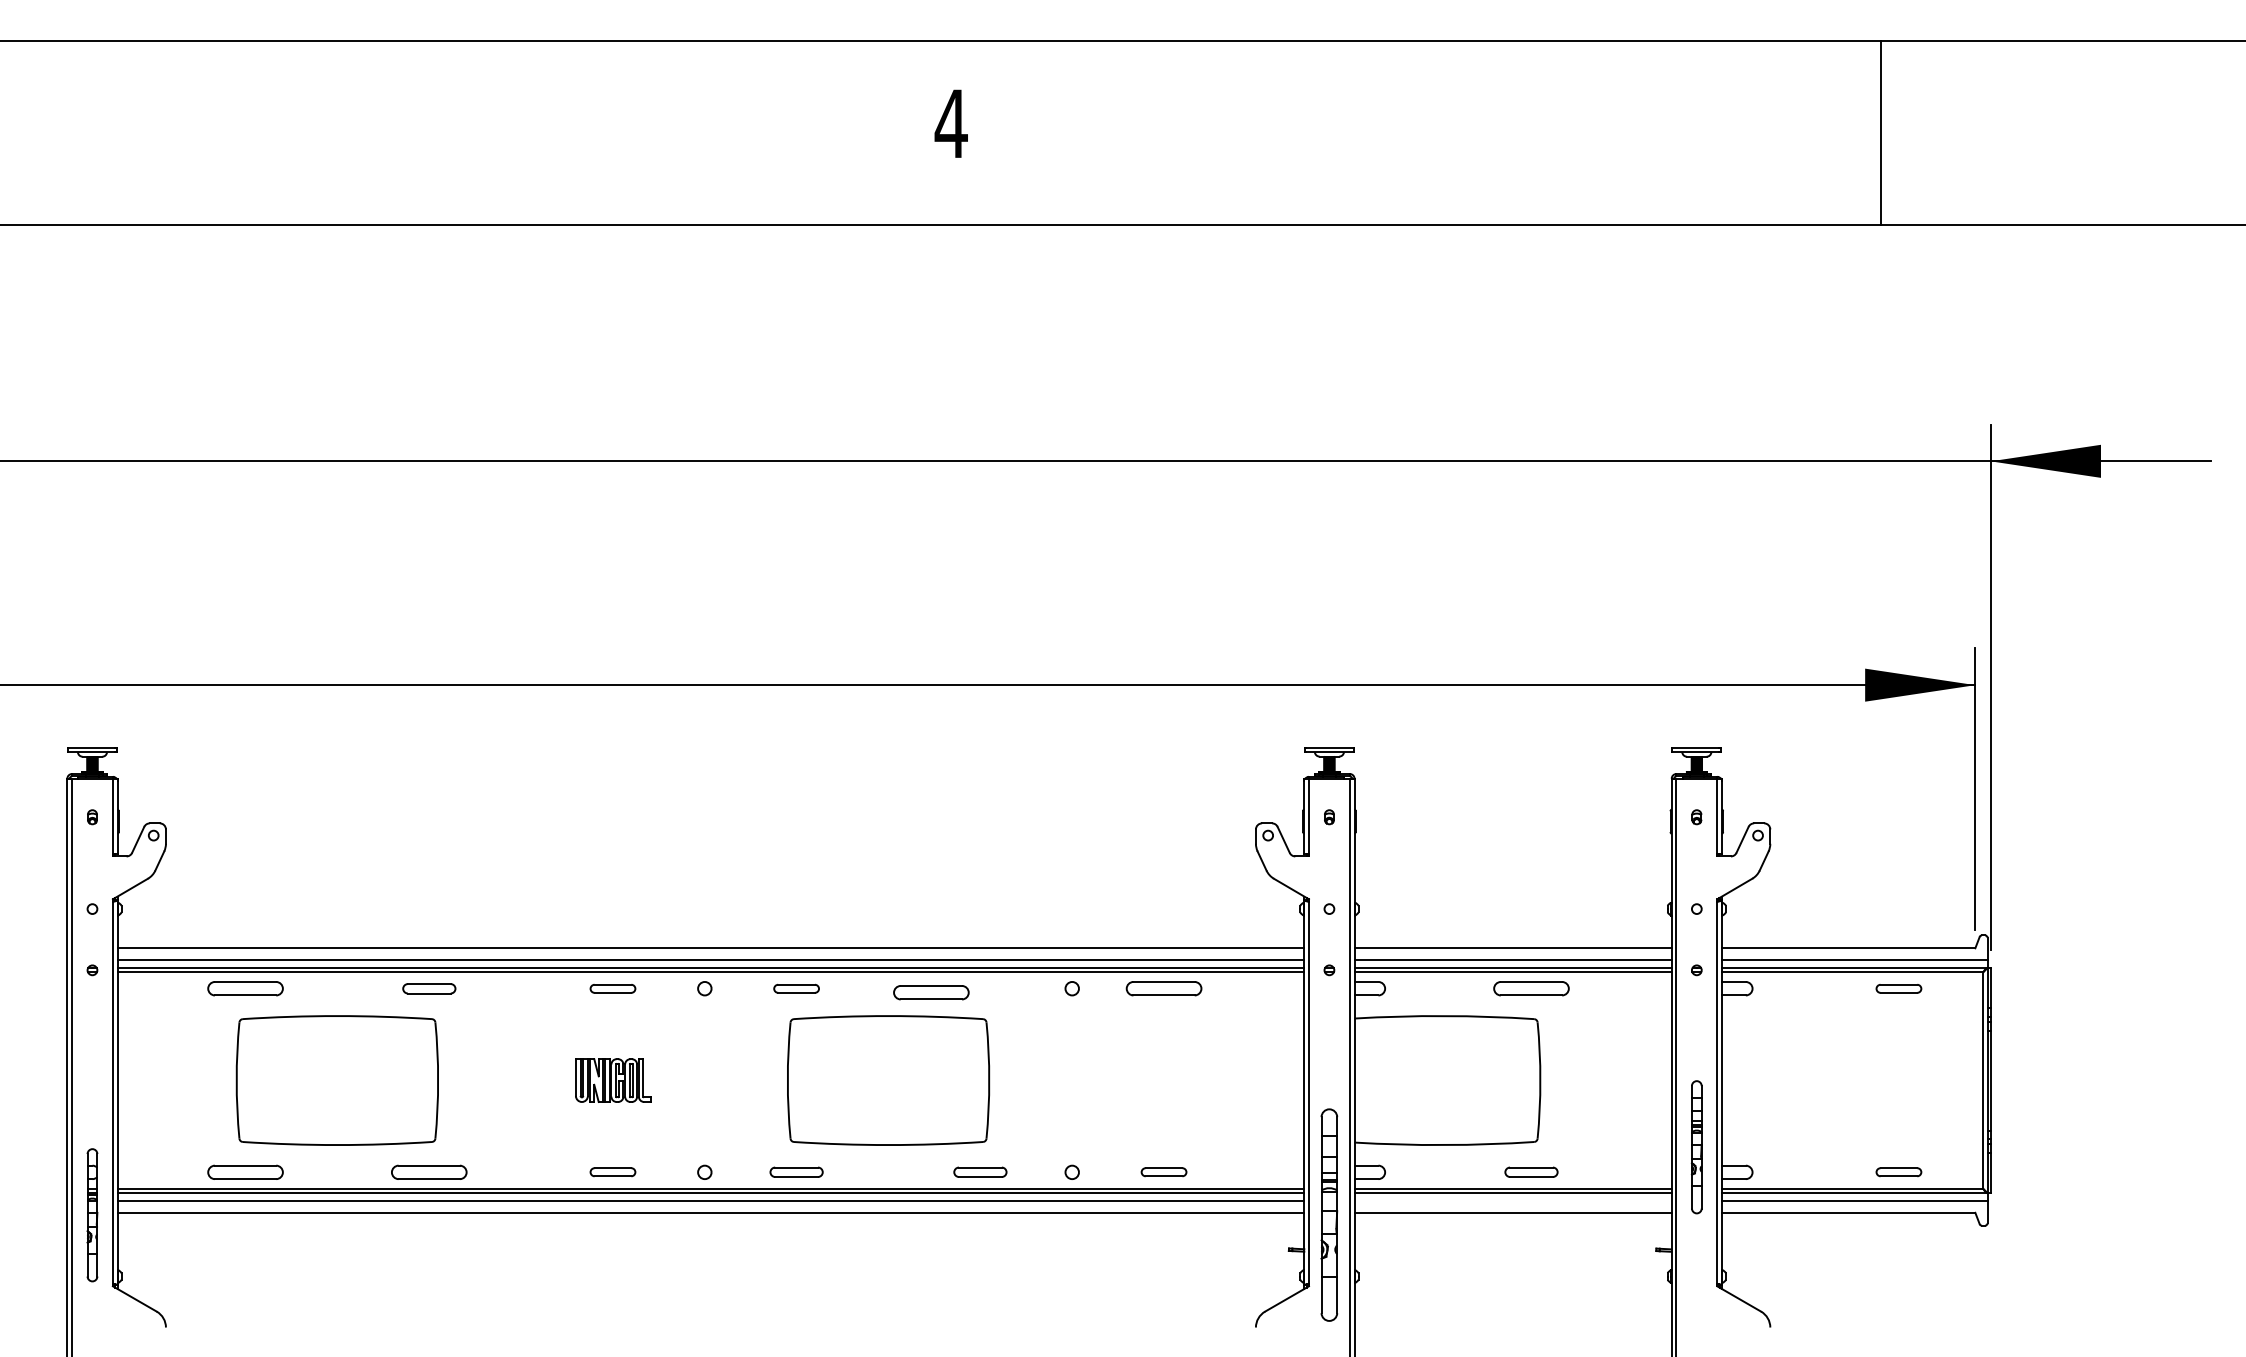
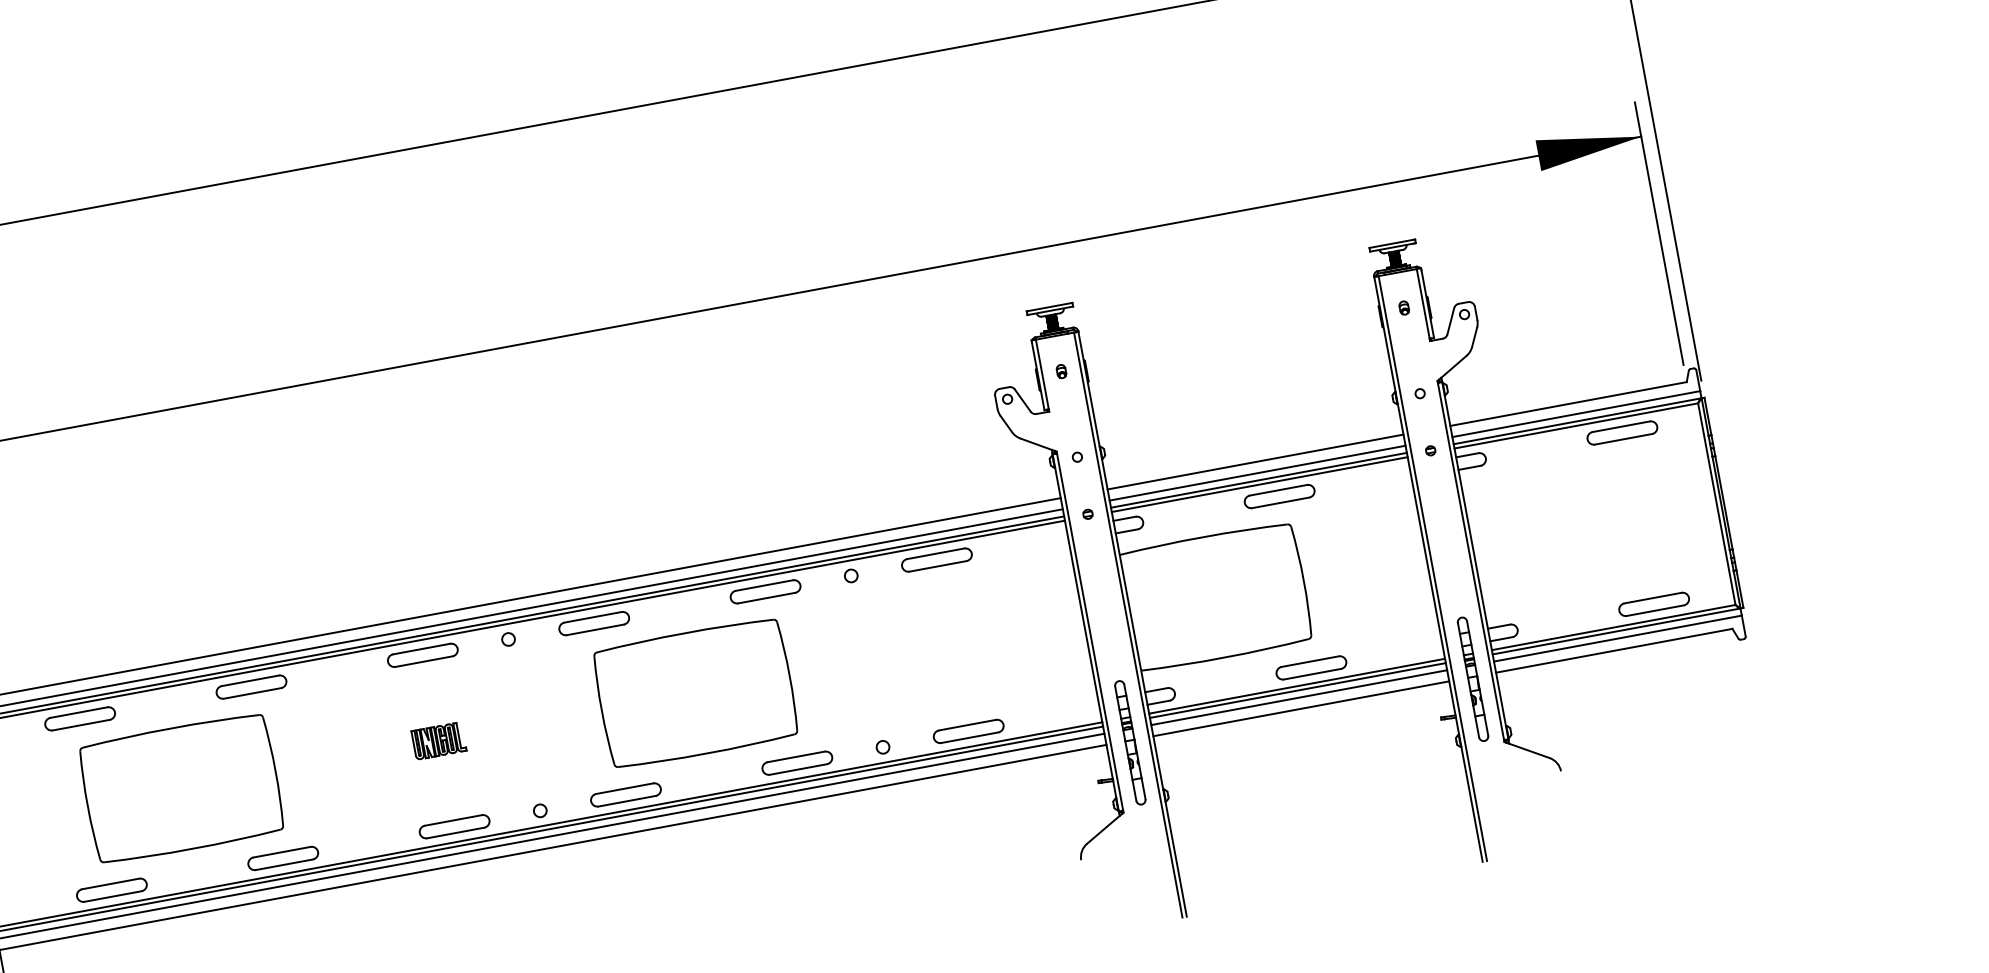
part: (429, 988) -> (251, 686), size x1.43
part: (612, 988) -> (422, 655), size x1.67
part: (796, 988) -> (594, 623), size x1.67
part: (1898, 988) -> (1621, 432), size x1.67
part: (931, 992) -> (765, 591), moved
part: (612, 1080) -> (438, 741), size x0.71
part: (1696, 1147) -> (1472, 679), moved
part: (612, 1171) -> (454, 825), size x1.67
part: (796, 1171) -> (625, 794), size x1.43
part: (980, 1171) -> (797, 762), size x1.43
part: (1163, 1171) -> (968, 730), size x1.67
part: (1531, 1171) -> (1311, 667), size x1.43
part: (1898, 1171) -> (1653, 603), size x1.67
line: (1512, 1200) -> (1298, 697), added
part: (1329, 1215) -> (1130, 743), size x0.62

